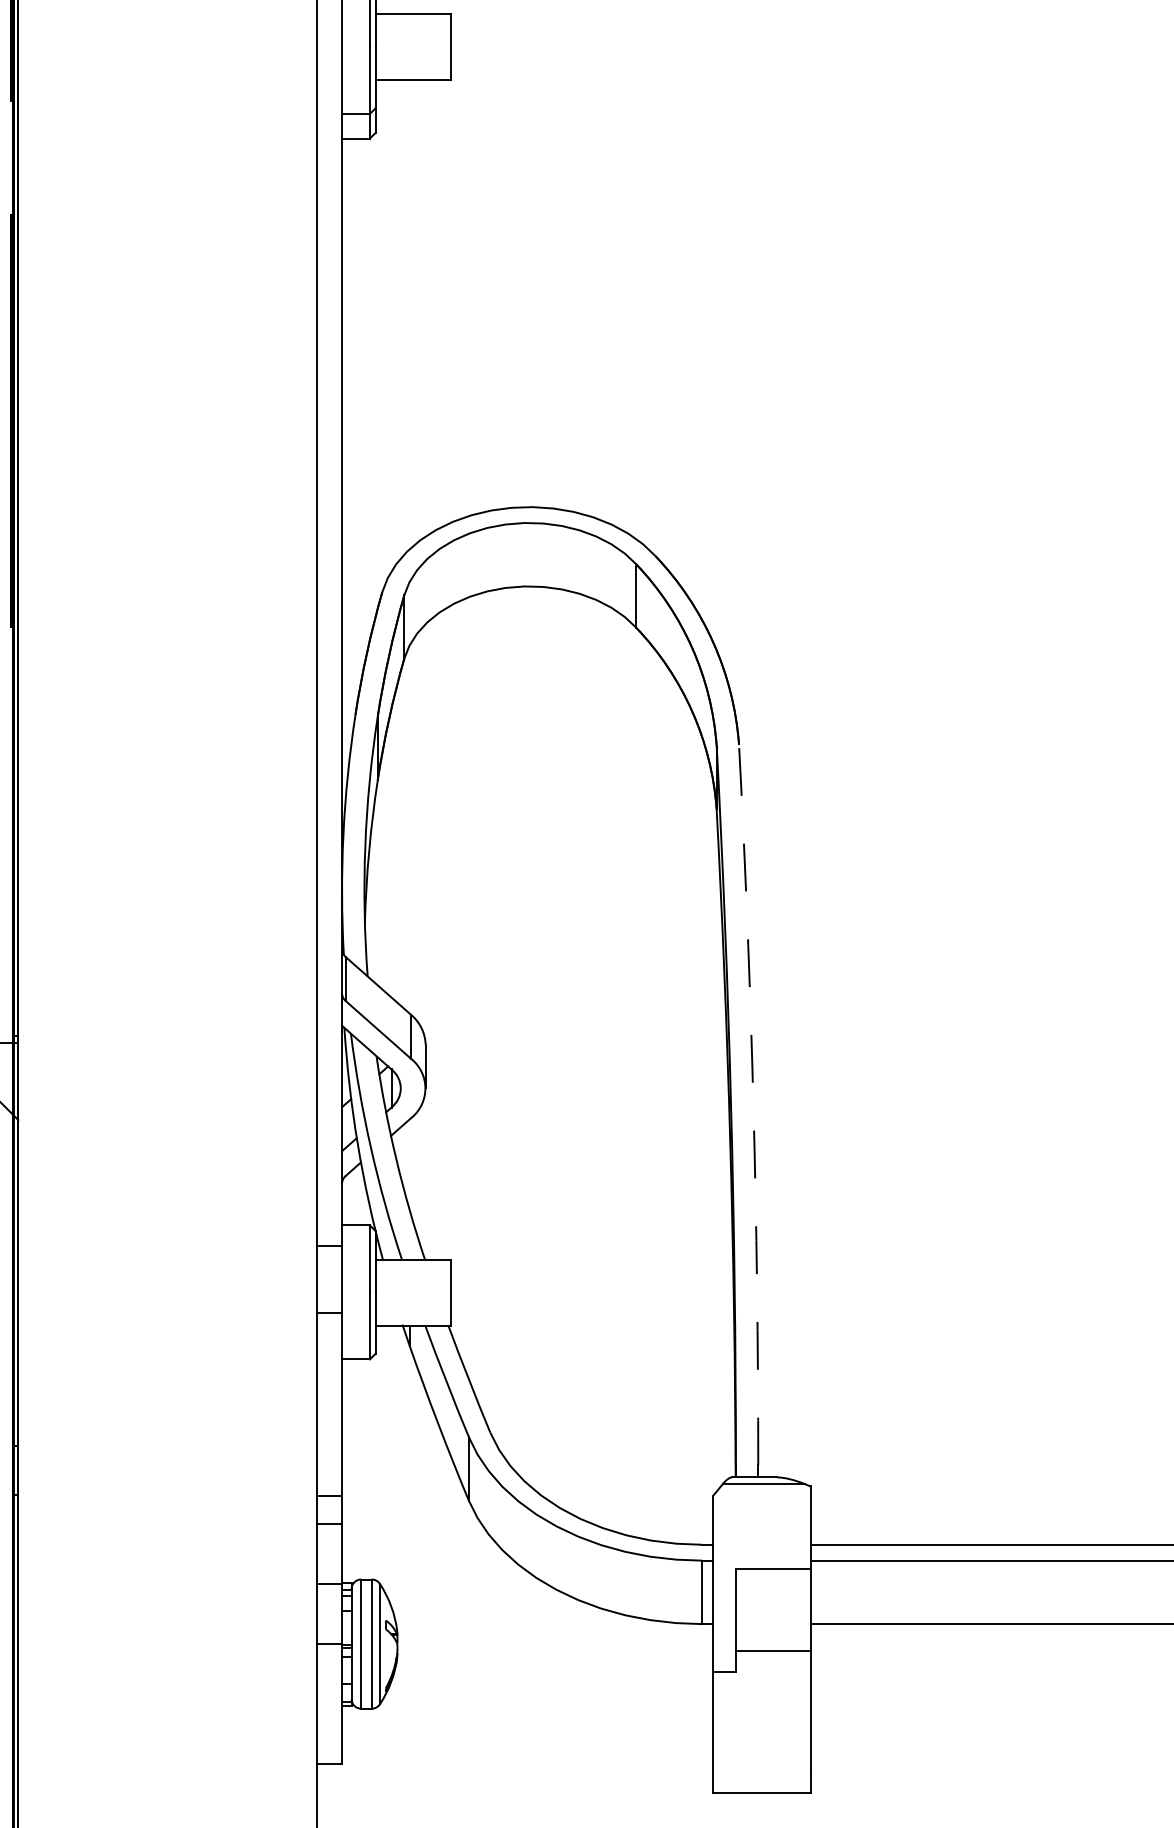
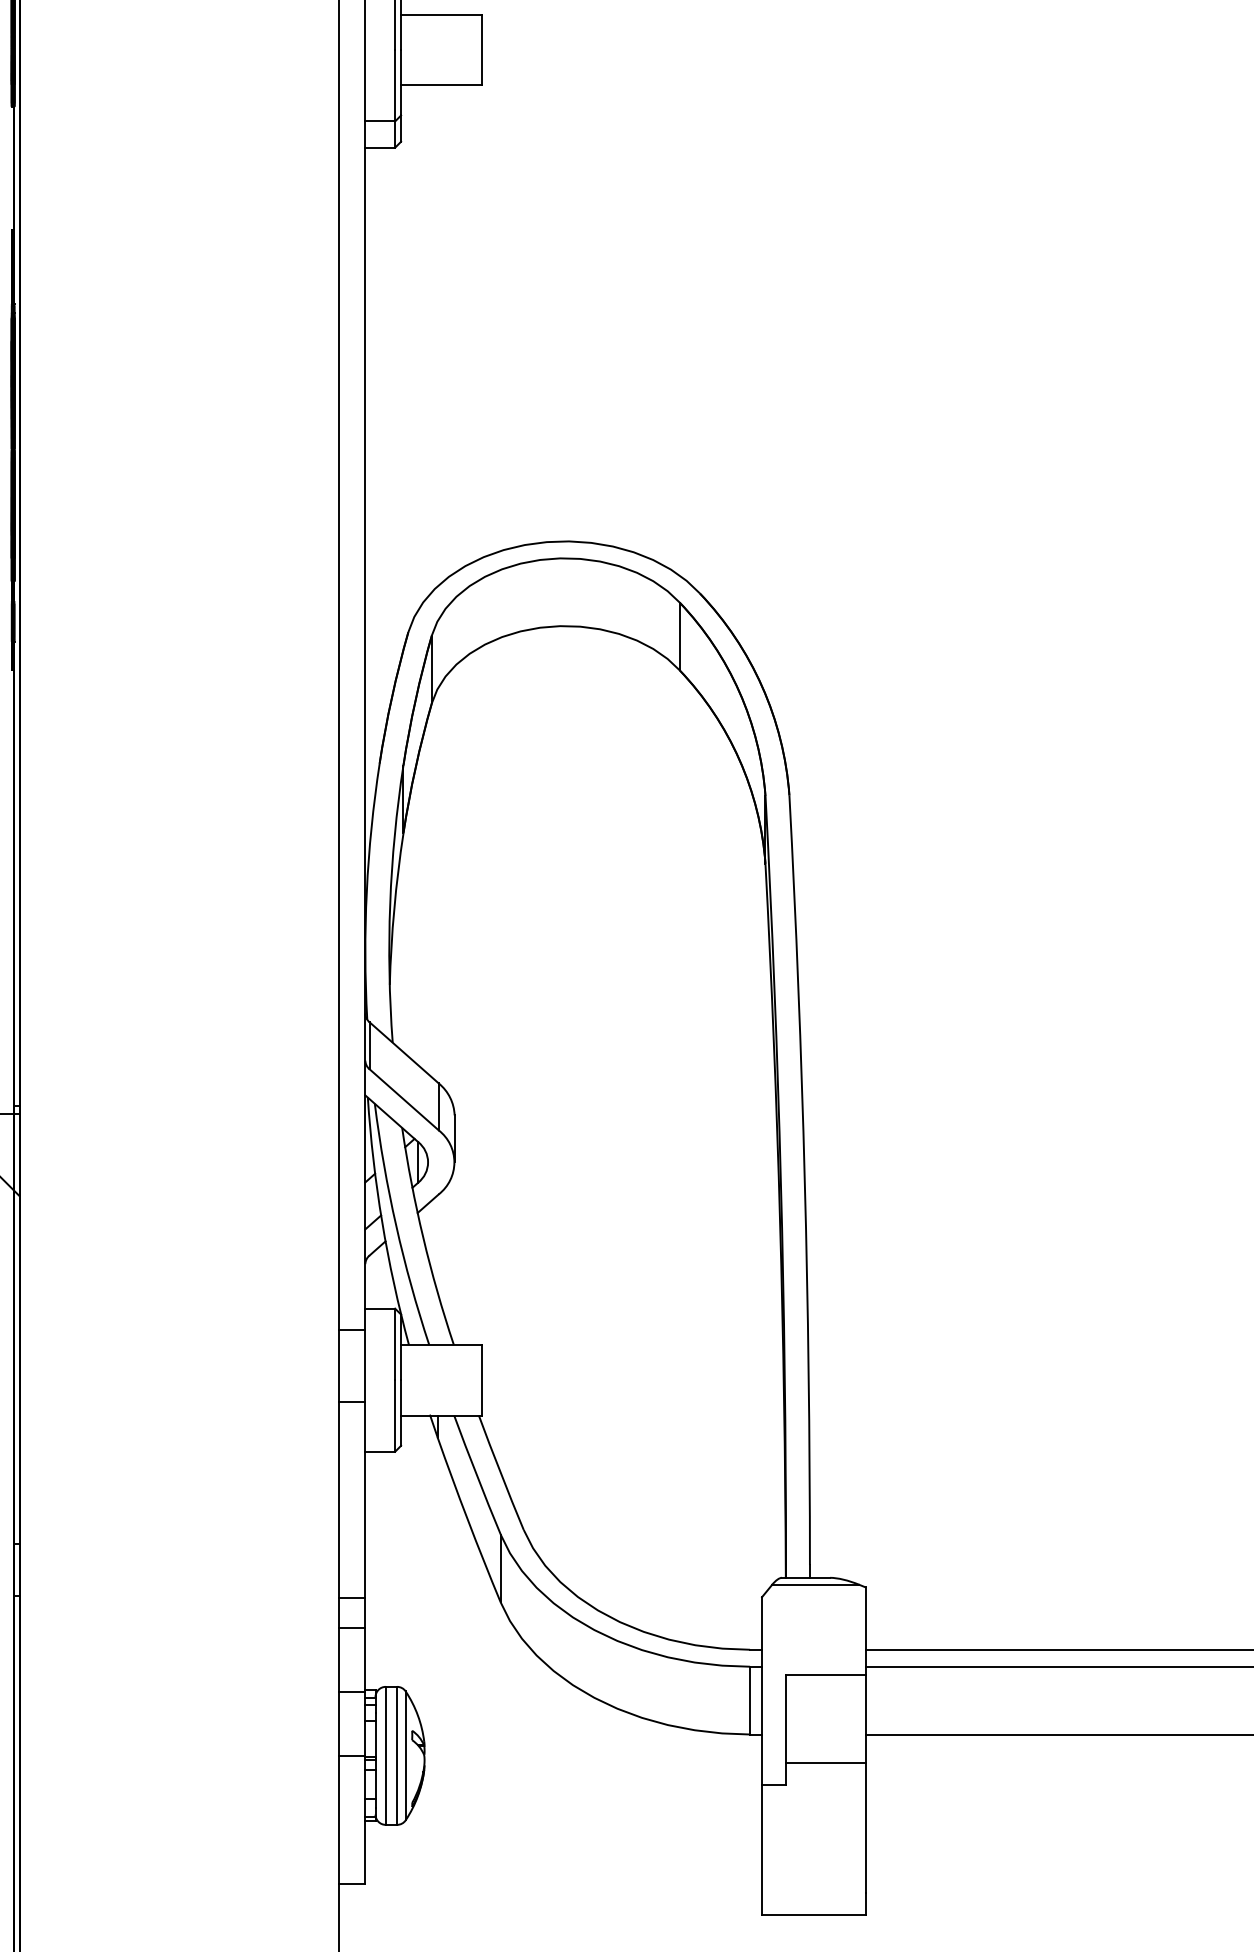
arc: (753, 1105) -> (804, 1180), dashed -> solid

